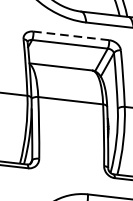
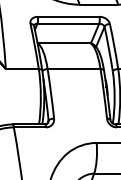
line: (71, 35) -> (68, 16), dashed -> solid

